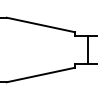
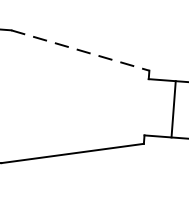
line: (40, 24) -> (79, 49), solid -> dashed

